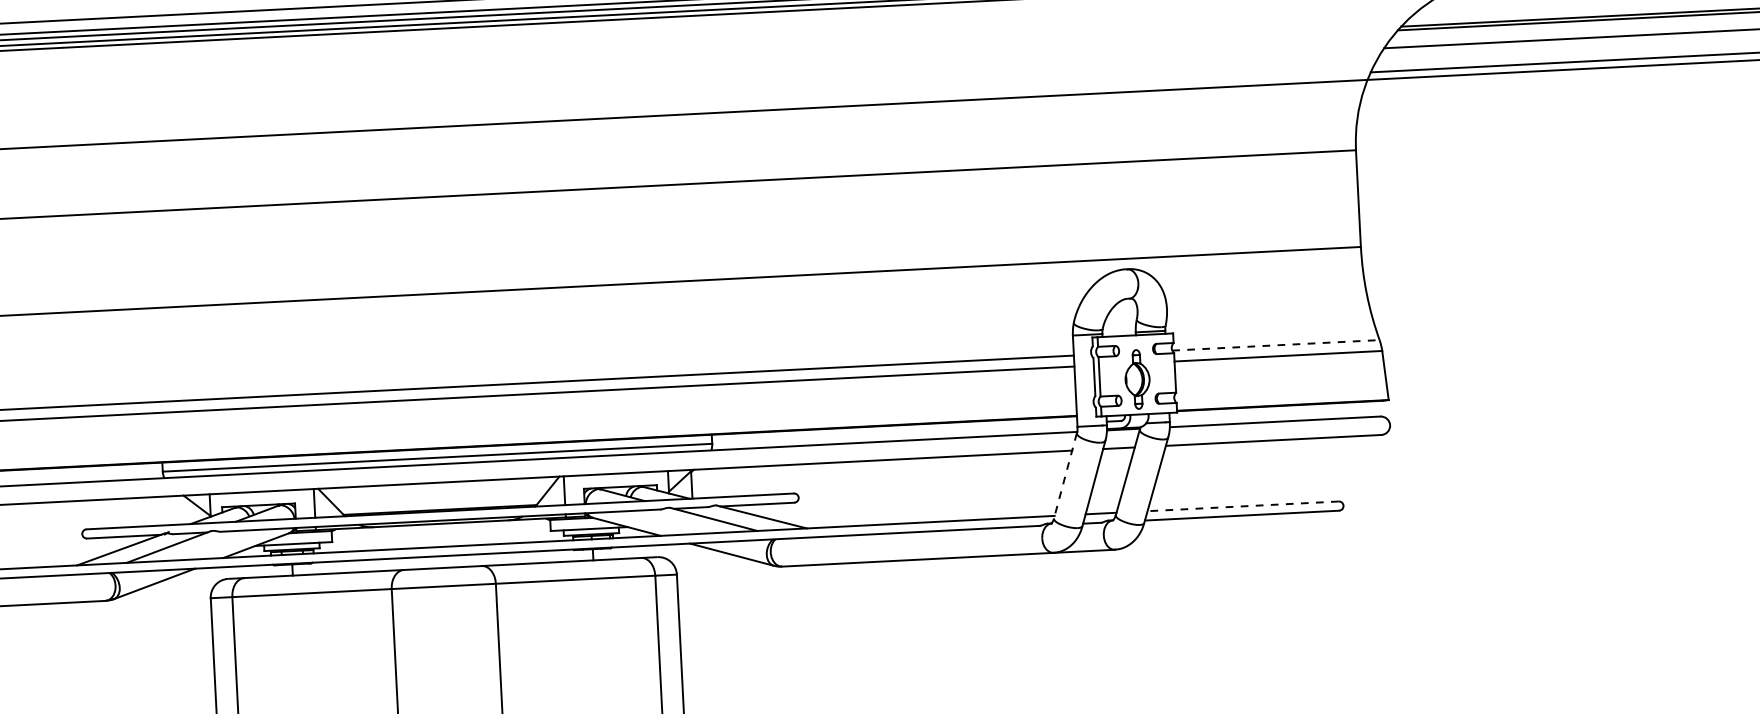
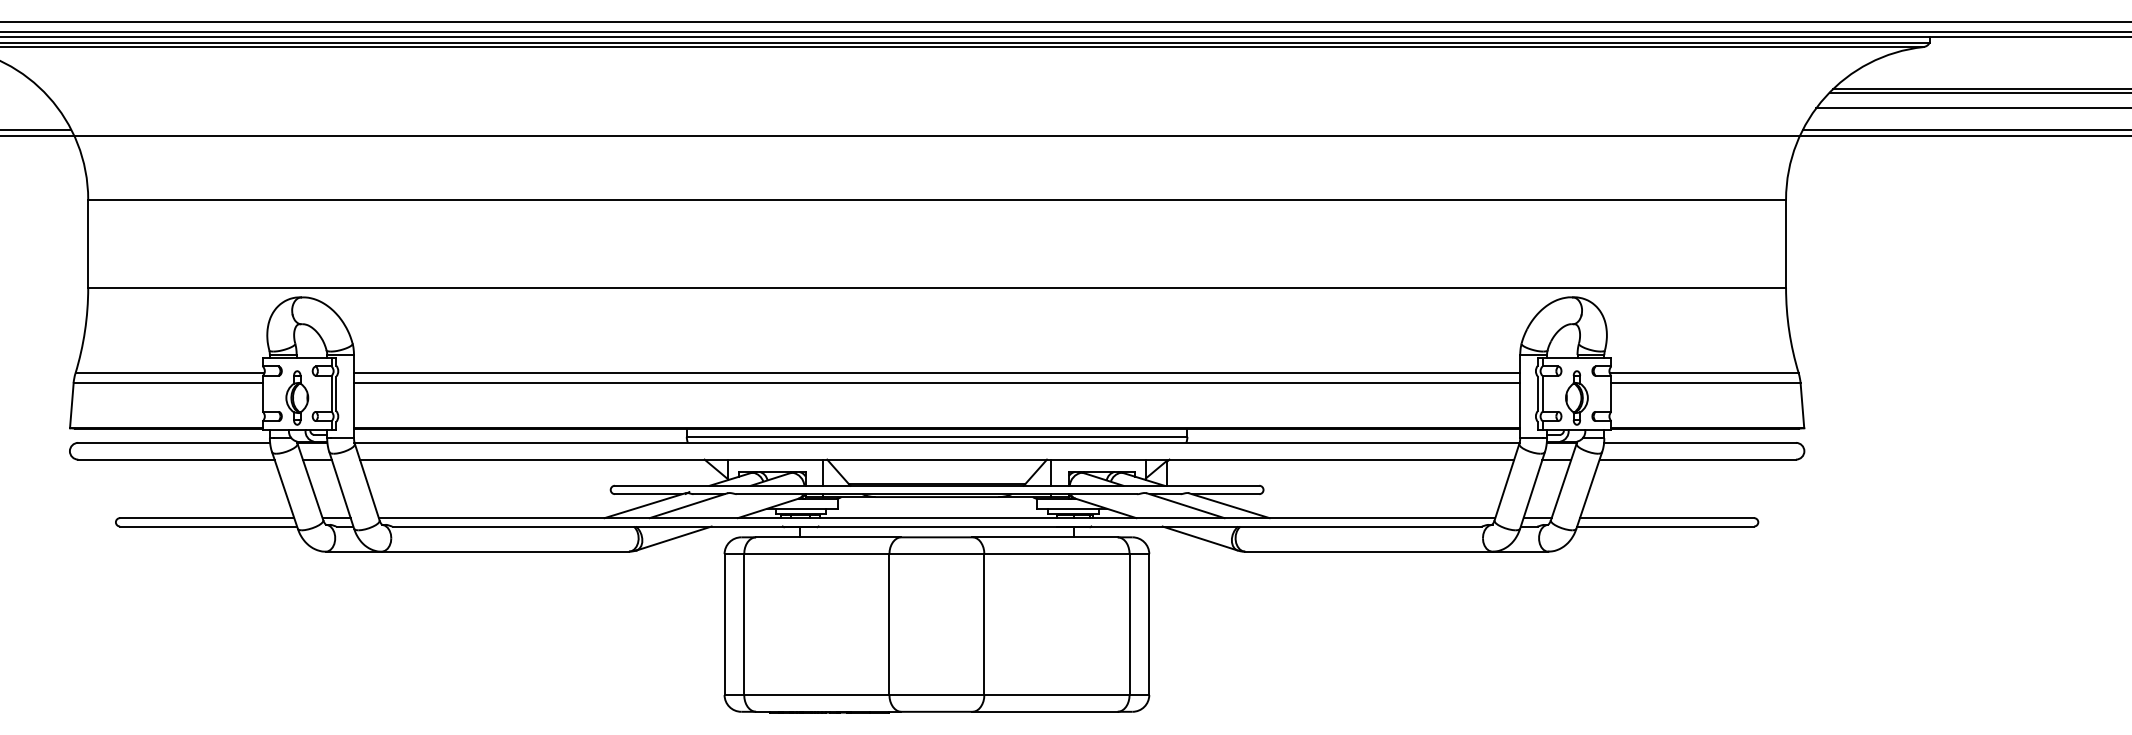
line: (1276, 345) -> (1704, 373), dashed -> solid
line: (1064, 476) -> (1506, 482), dashed -> solid
line: (1242, 506) -> (1666, 518), dashed -> solid

